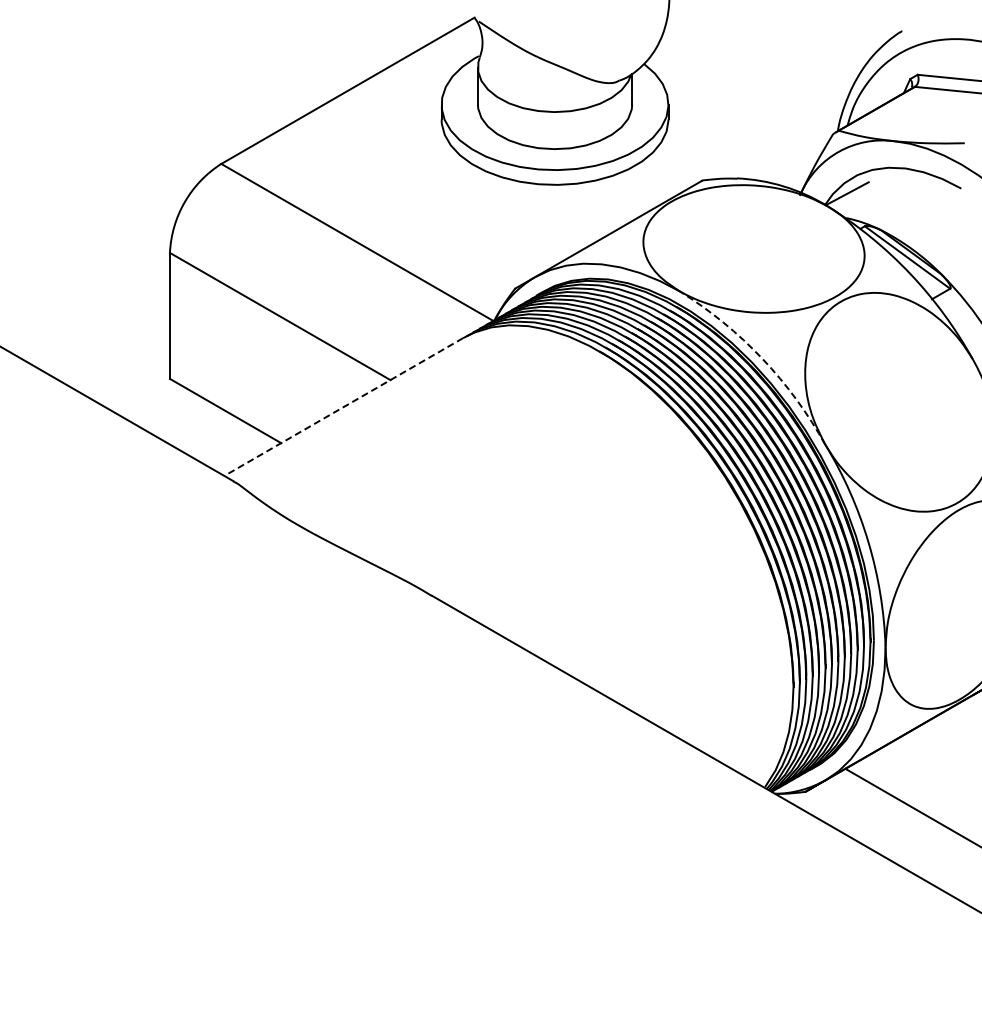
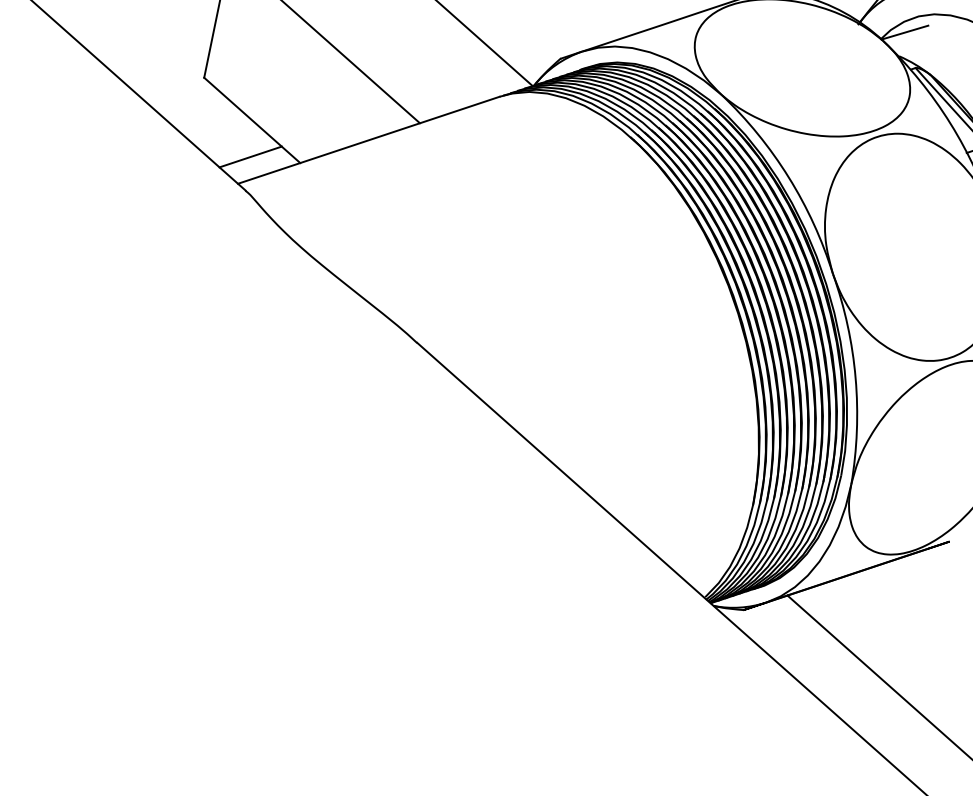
arc: (762, 358) -> (788, 176), dashed -> solid
line: (343, 407) -> (368, 140), dashed -> solid
line: (230, 446) -> (249, 156), added

